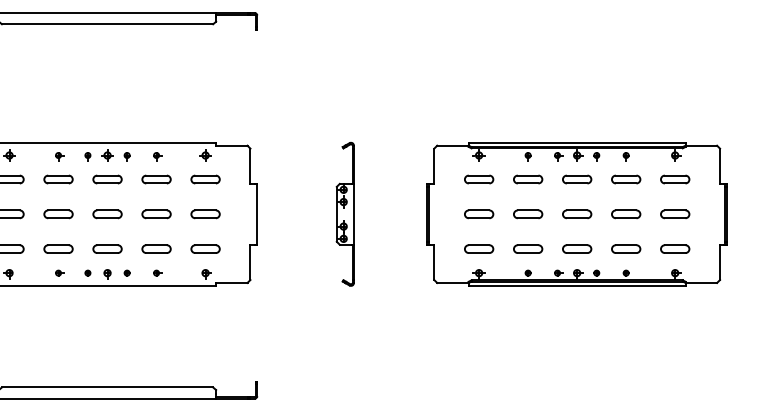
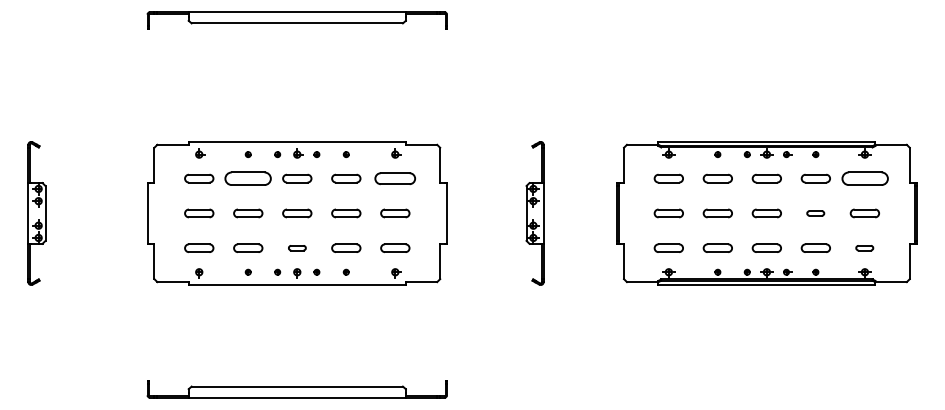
part: (58, 179) -> (248, 178), size x1.6
part: (205, 179) -> (395, 178), size x1.4
part: (674, 179) -> (864, 178), size x1.6
part: (625, 214) -> (815, 213), size x0.6
part: (107, 248) -> (297, 247), size x0.6
part: (674, 248) -> (864, 247), size x0.6

